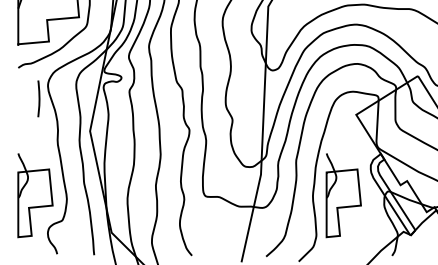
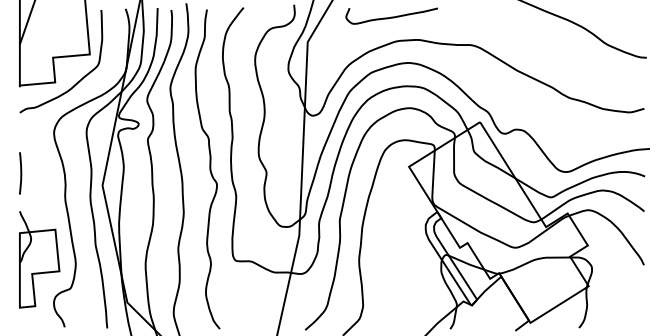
line: (38, 98) -> (20, 173), moved
part: (343, 195) -> (394, 259), removed

